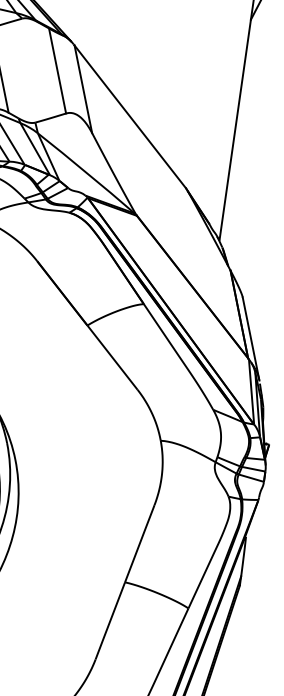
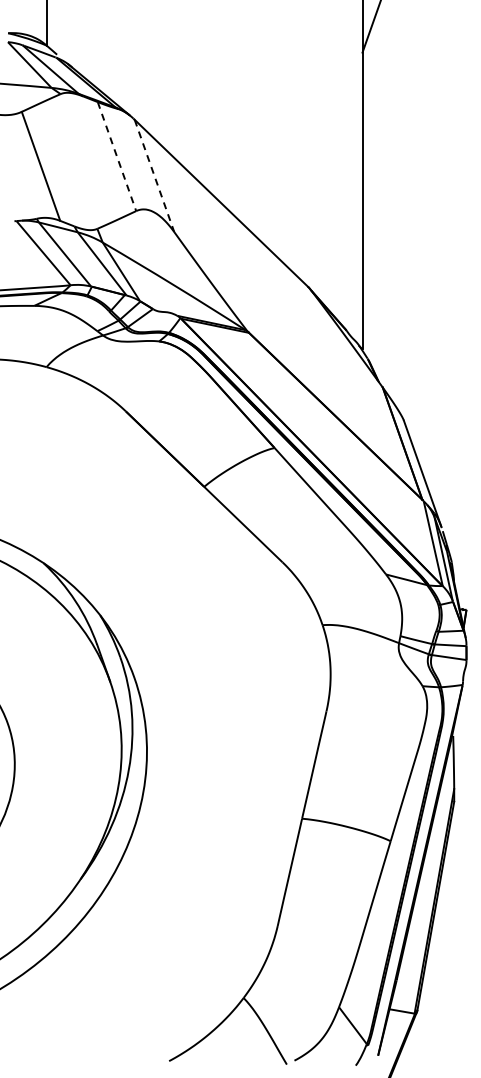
line: (57, 70) -> (117, 156), solid -> dashed
line: (83, 89) -> (154, 175), solid -> dashed

